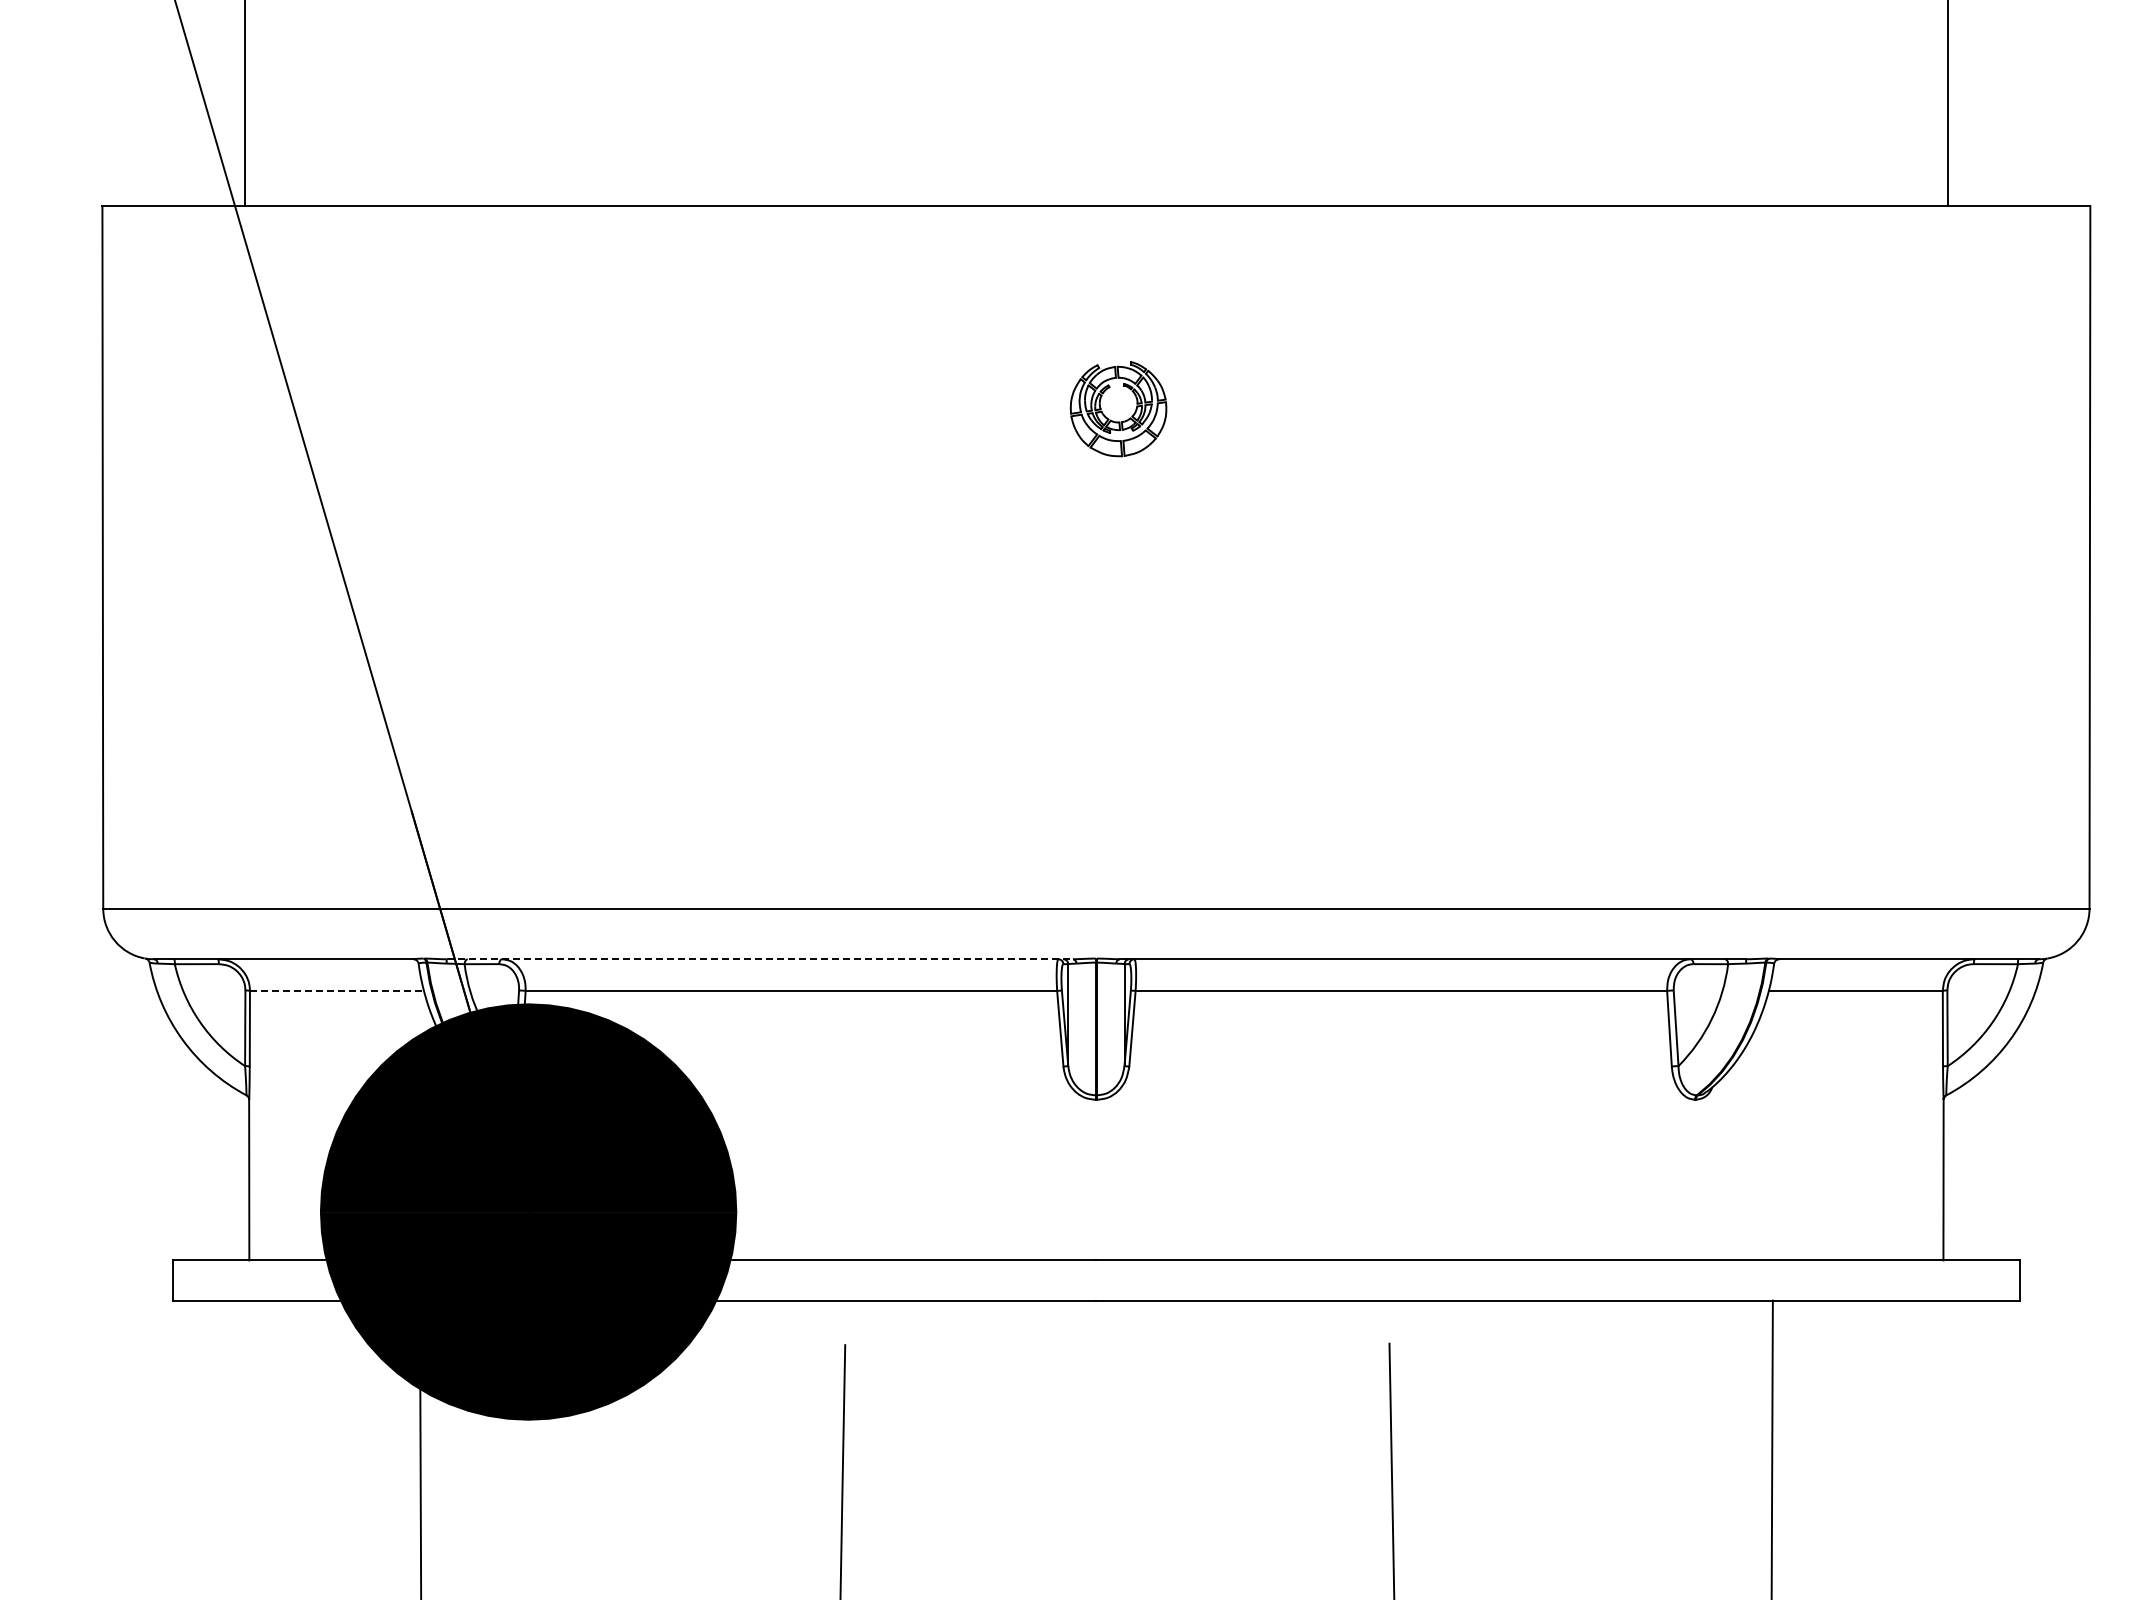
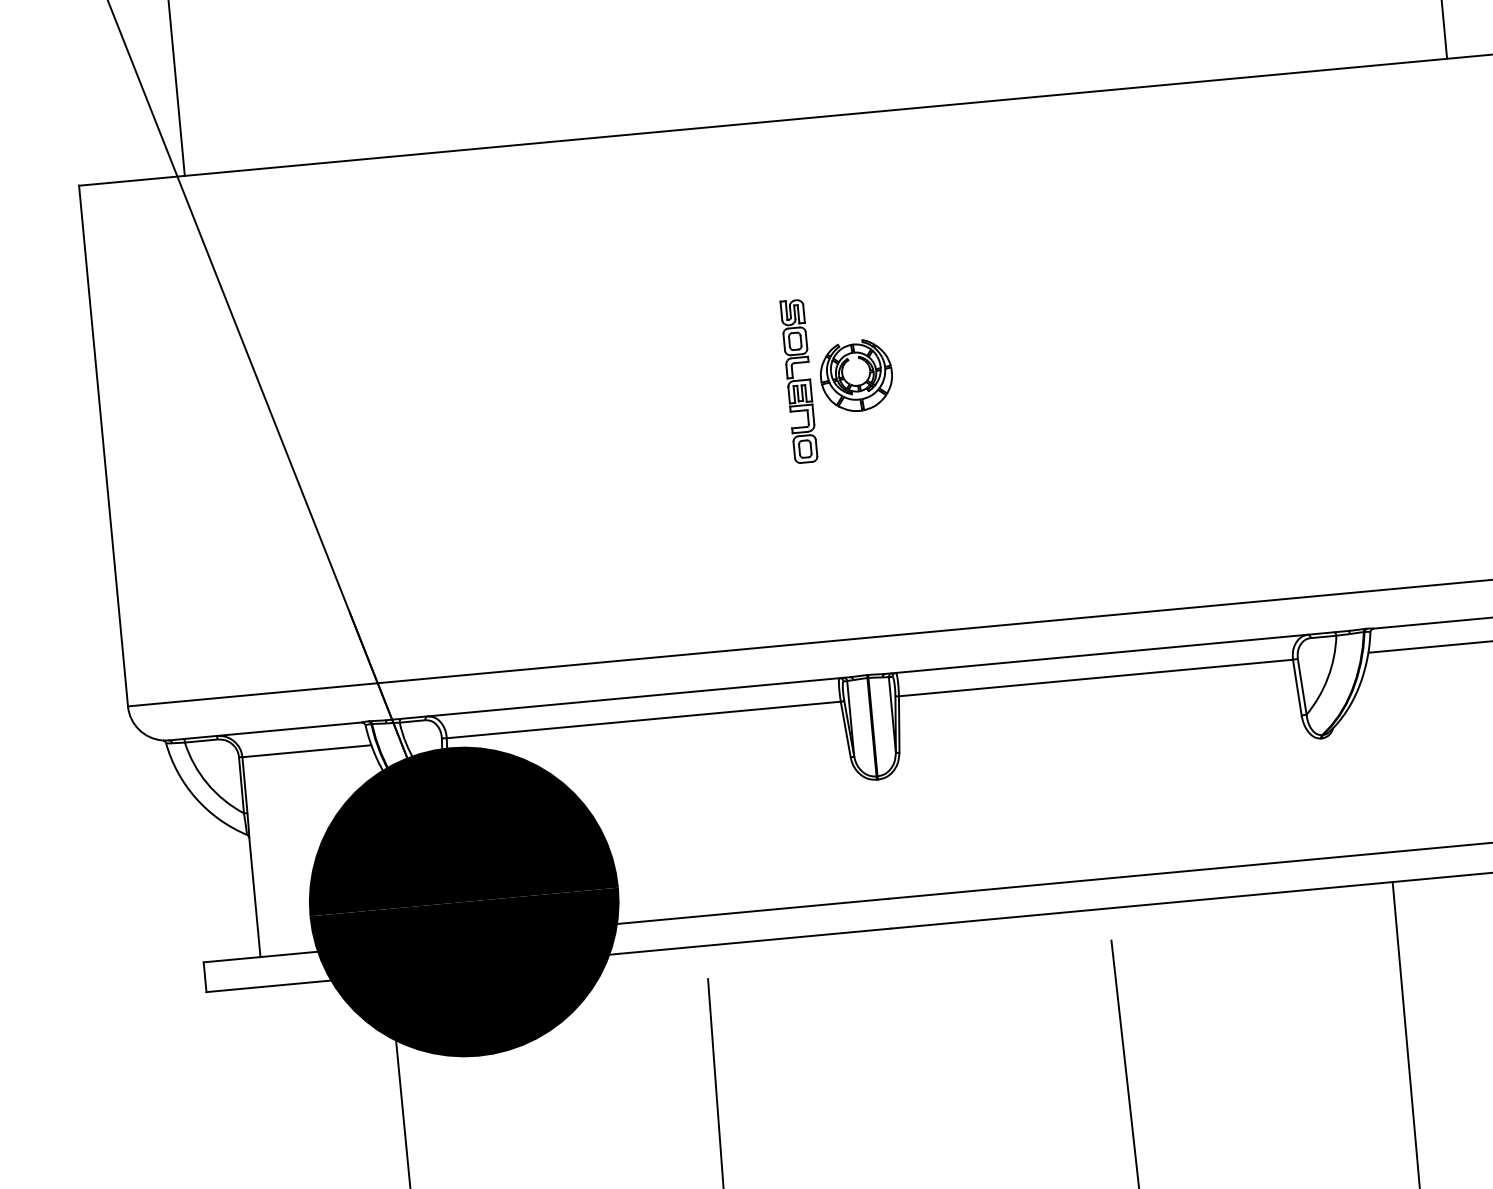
part: (1118, 409) -> (856, 376), moved
part: (1040, 557) -> (798, 381), added
line: (760, 959) -> (618, 698), dashed -> solid
line: (336, 990) -> (306, 750), dashed -> solid

